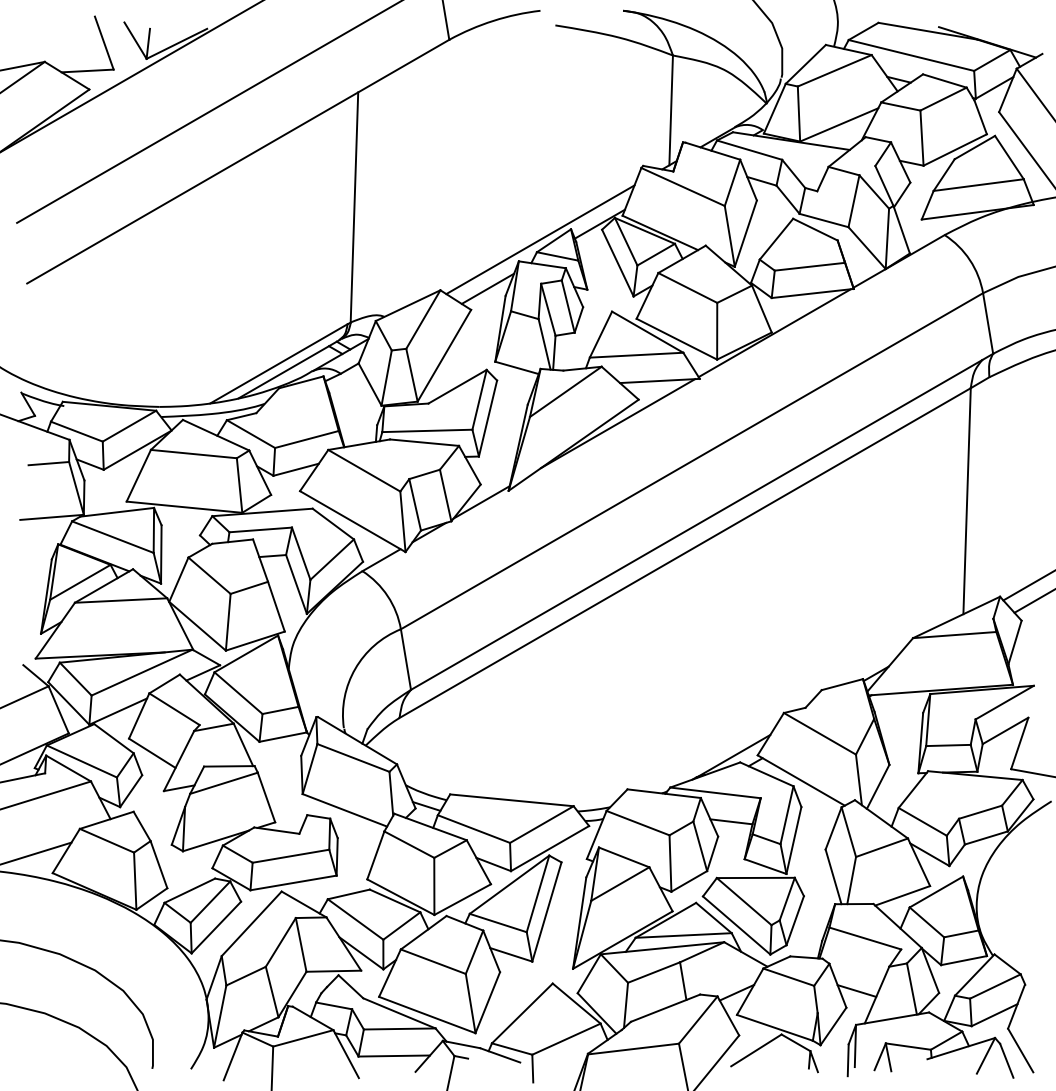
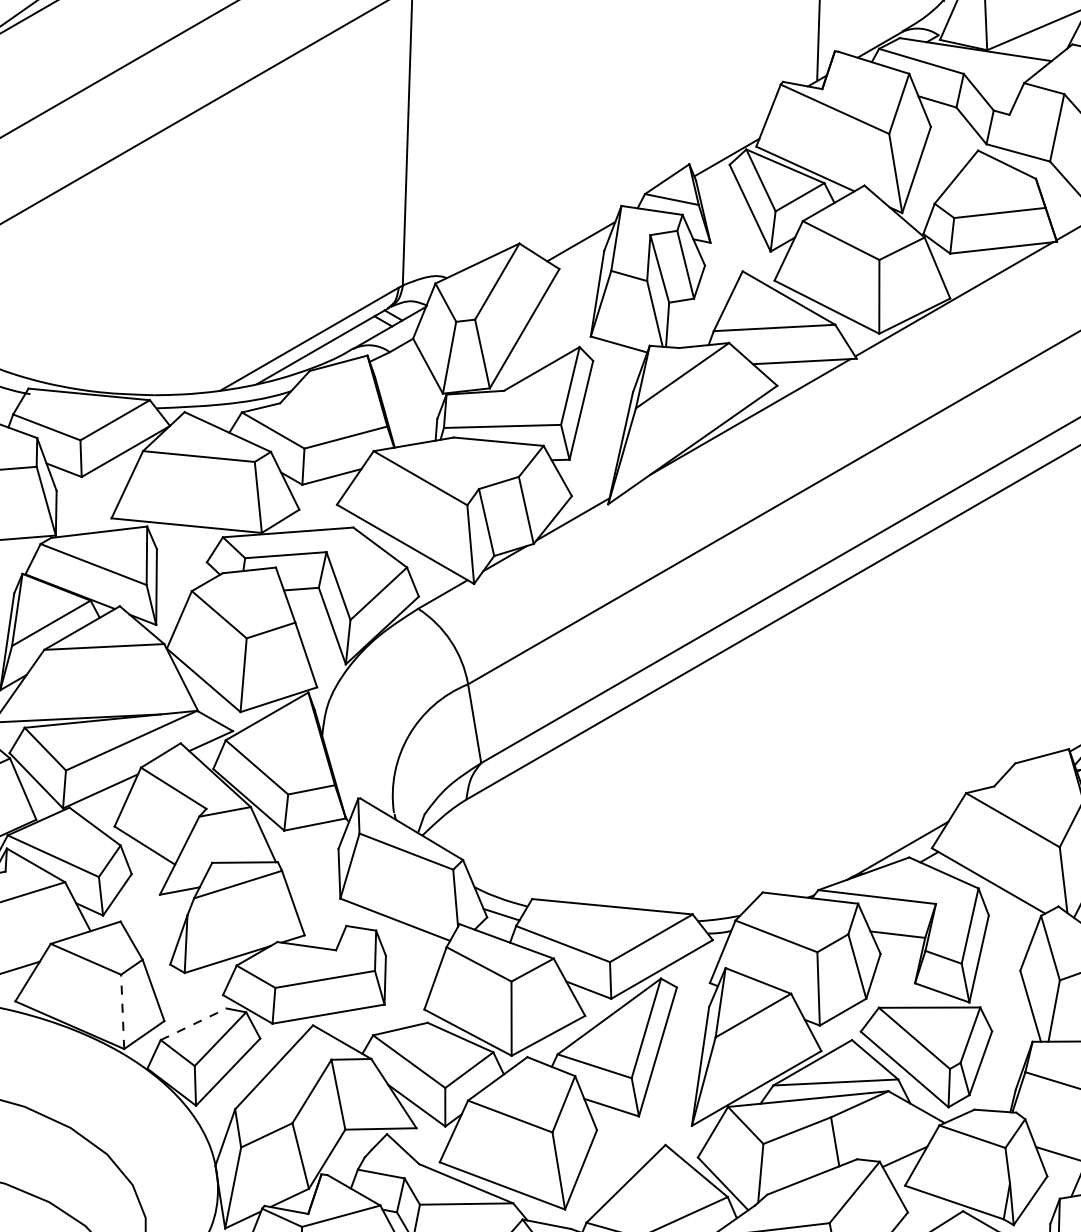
line: (540, 239) -> (649, 177), removed
line: (135, 881) -> (123, 1012), solid -> dashed
line: (190, 890) -> (194, 1023), solid -> dashed

